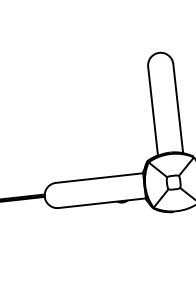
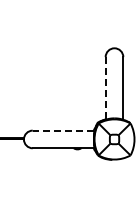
line: (152, 111) -> (105, 88), solid -> dashed
line: (99, 177) -> (63, 130), solid -> dashed

